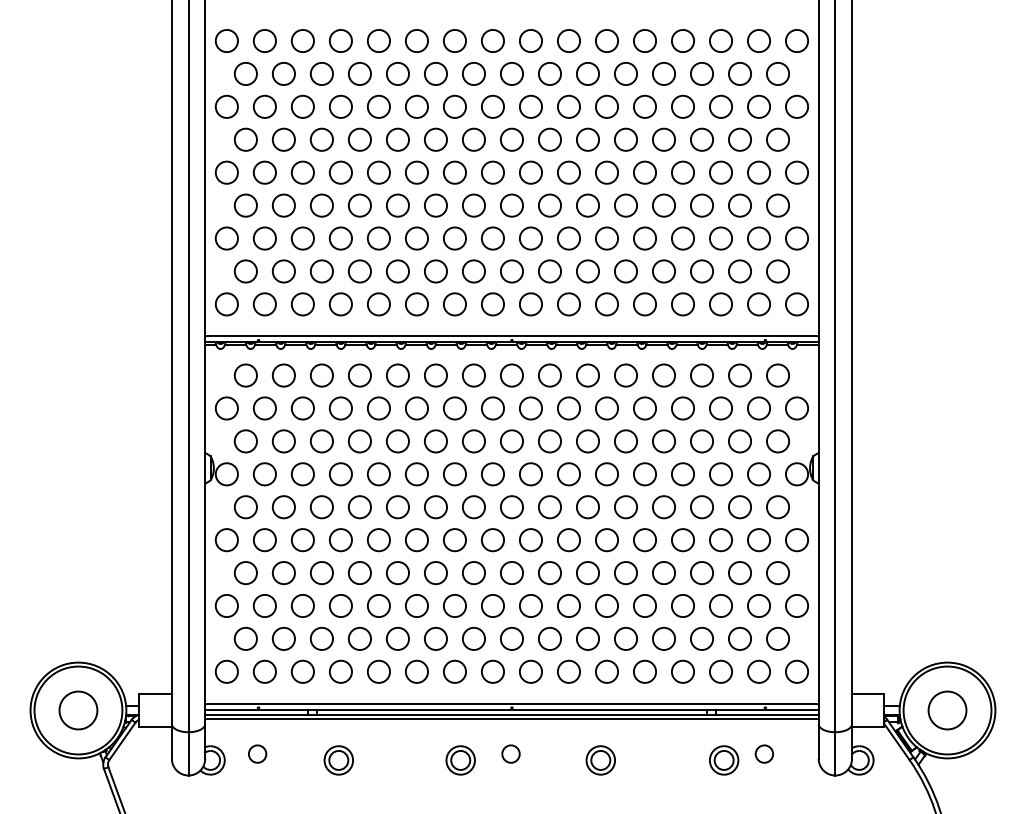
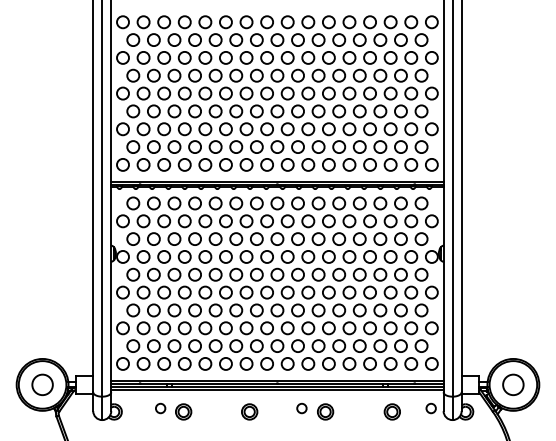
circle: (257, 754) -> (160, 408), moved
circle: (510, 754) -> (301, 408), moved
circle: (763, 754) -> (430, 408), moved

